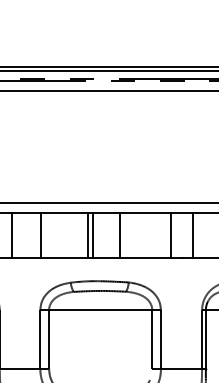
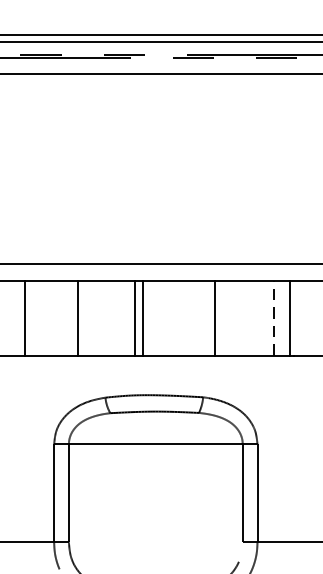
line: (11, 235) -> (24, 318), moved
line: (40, 235) -> (78, 318), moved
line: (119, 235) -> (214, 318), moved
line: (170, 235) -> (273, 318), solid -> dashed
line: (193, 235) -> (290, 318), moved

